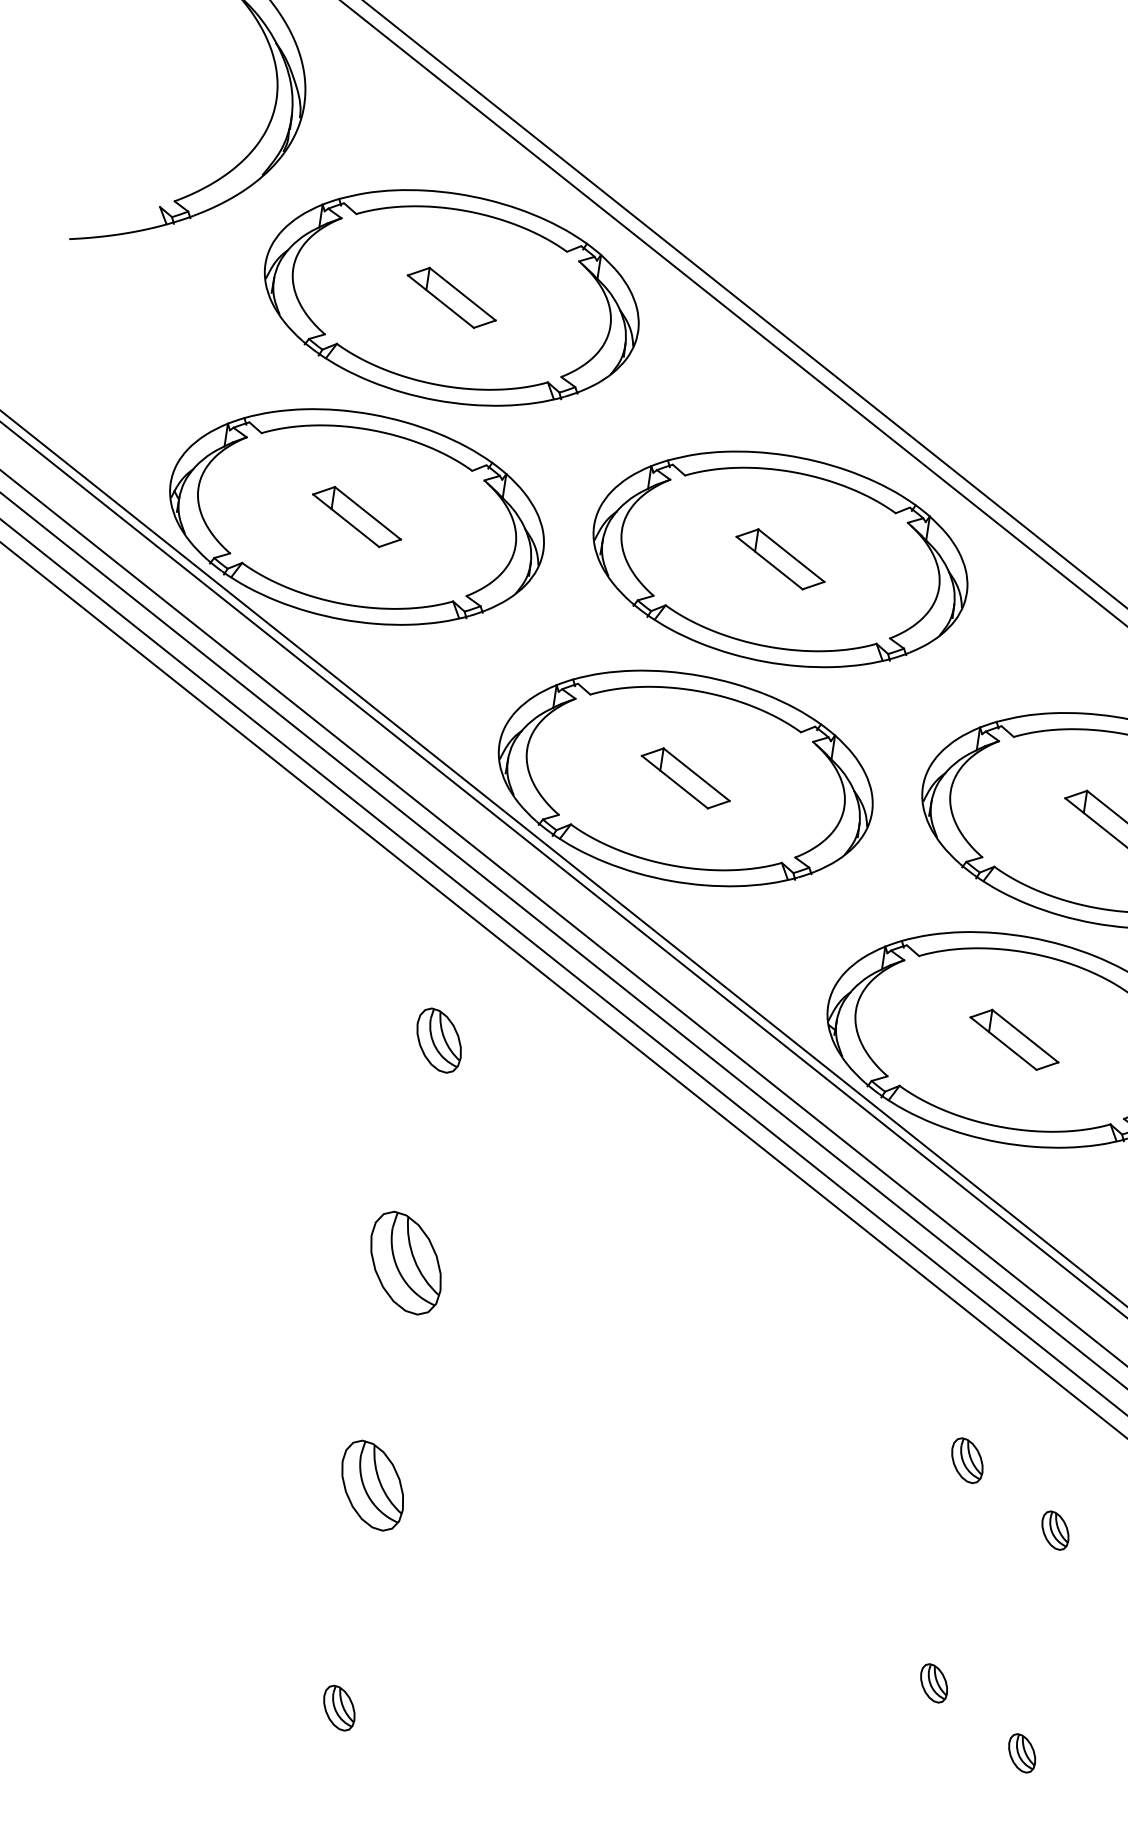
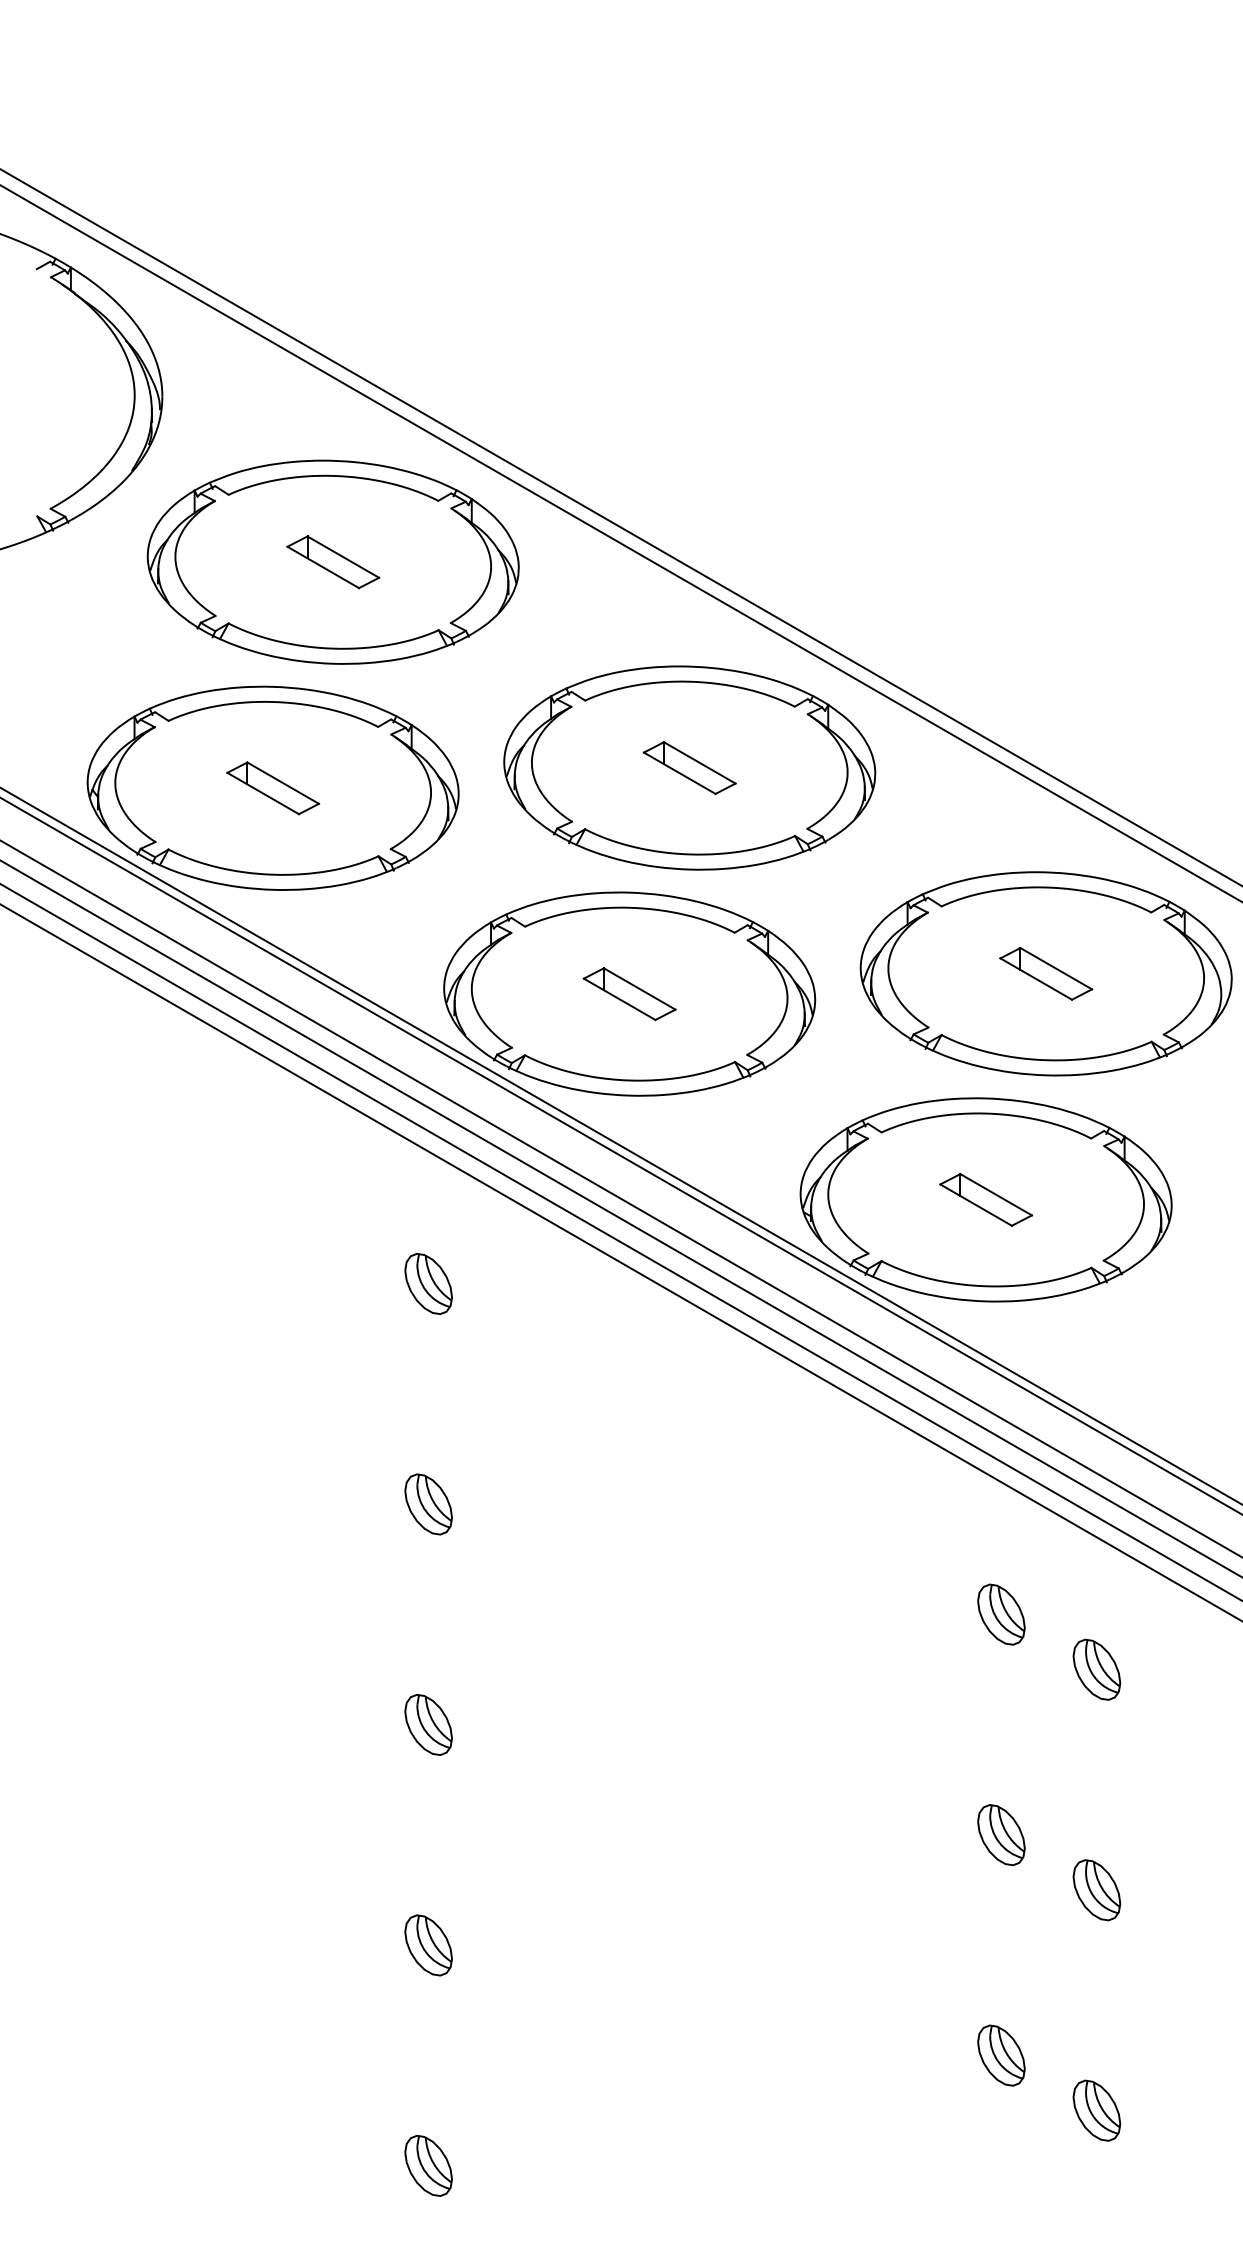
part: (405, 1263) -> (428, 1504), size x0.62
part: (967, 1460) -> (1001, 1614), size x1.43
part: (372, 1485) -> (428, 1724), size x0.71
part: (1055, 1530) -> (1096, 1669), size x1.67
part: (934, 1683) -> (1001, 1835), size x1.67
part: (339, 1708) -> (428, 1945), size x1.43
part: (1021, 1753) -> (1096, 1890), size x1.67

